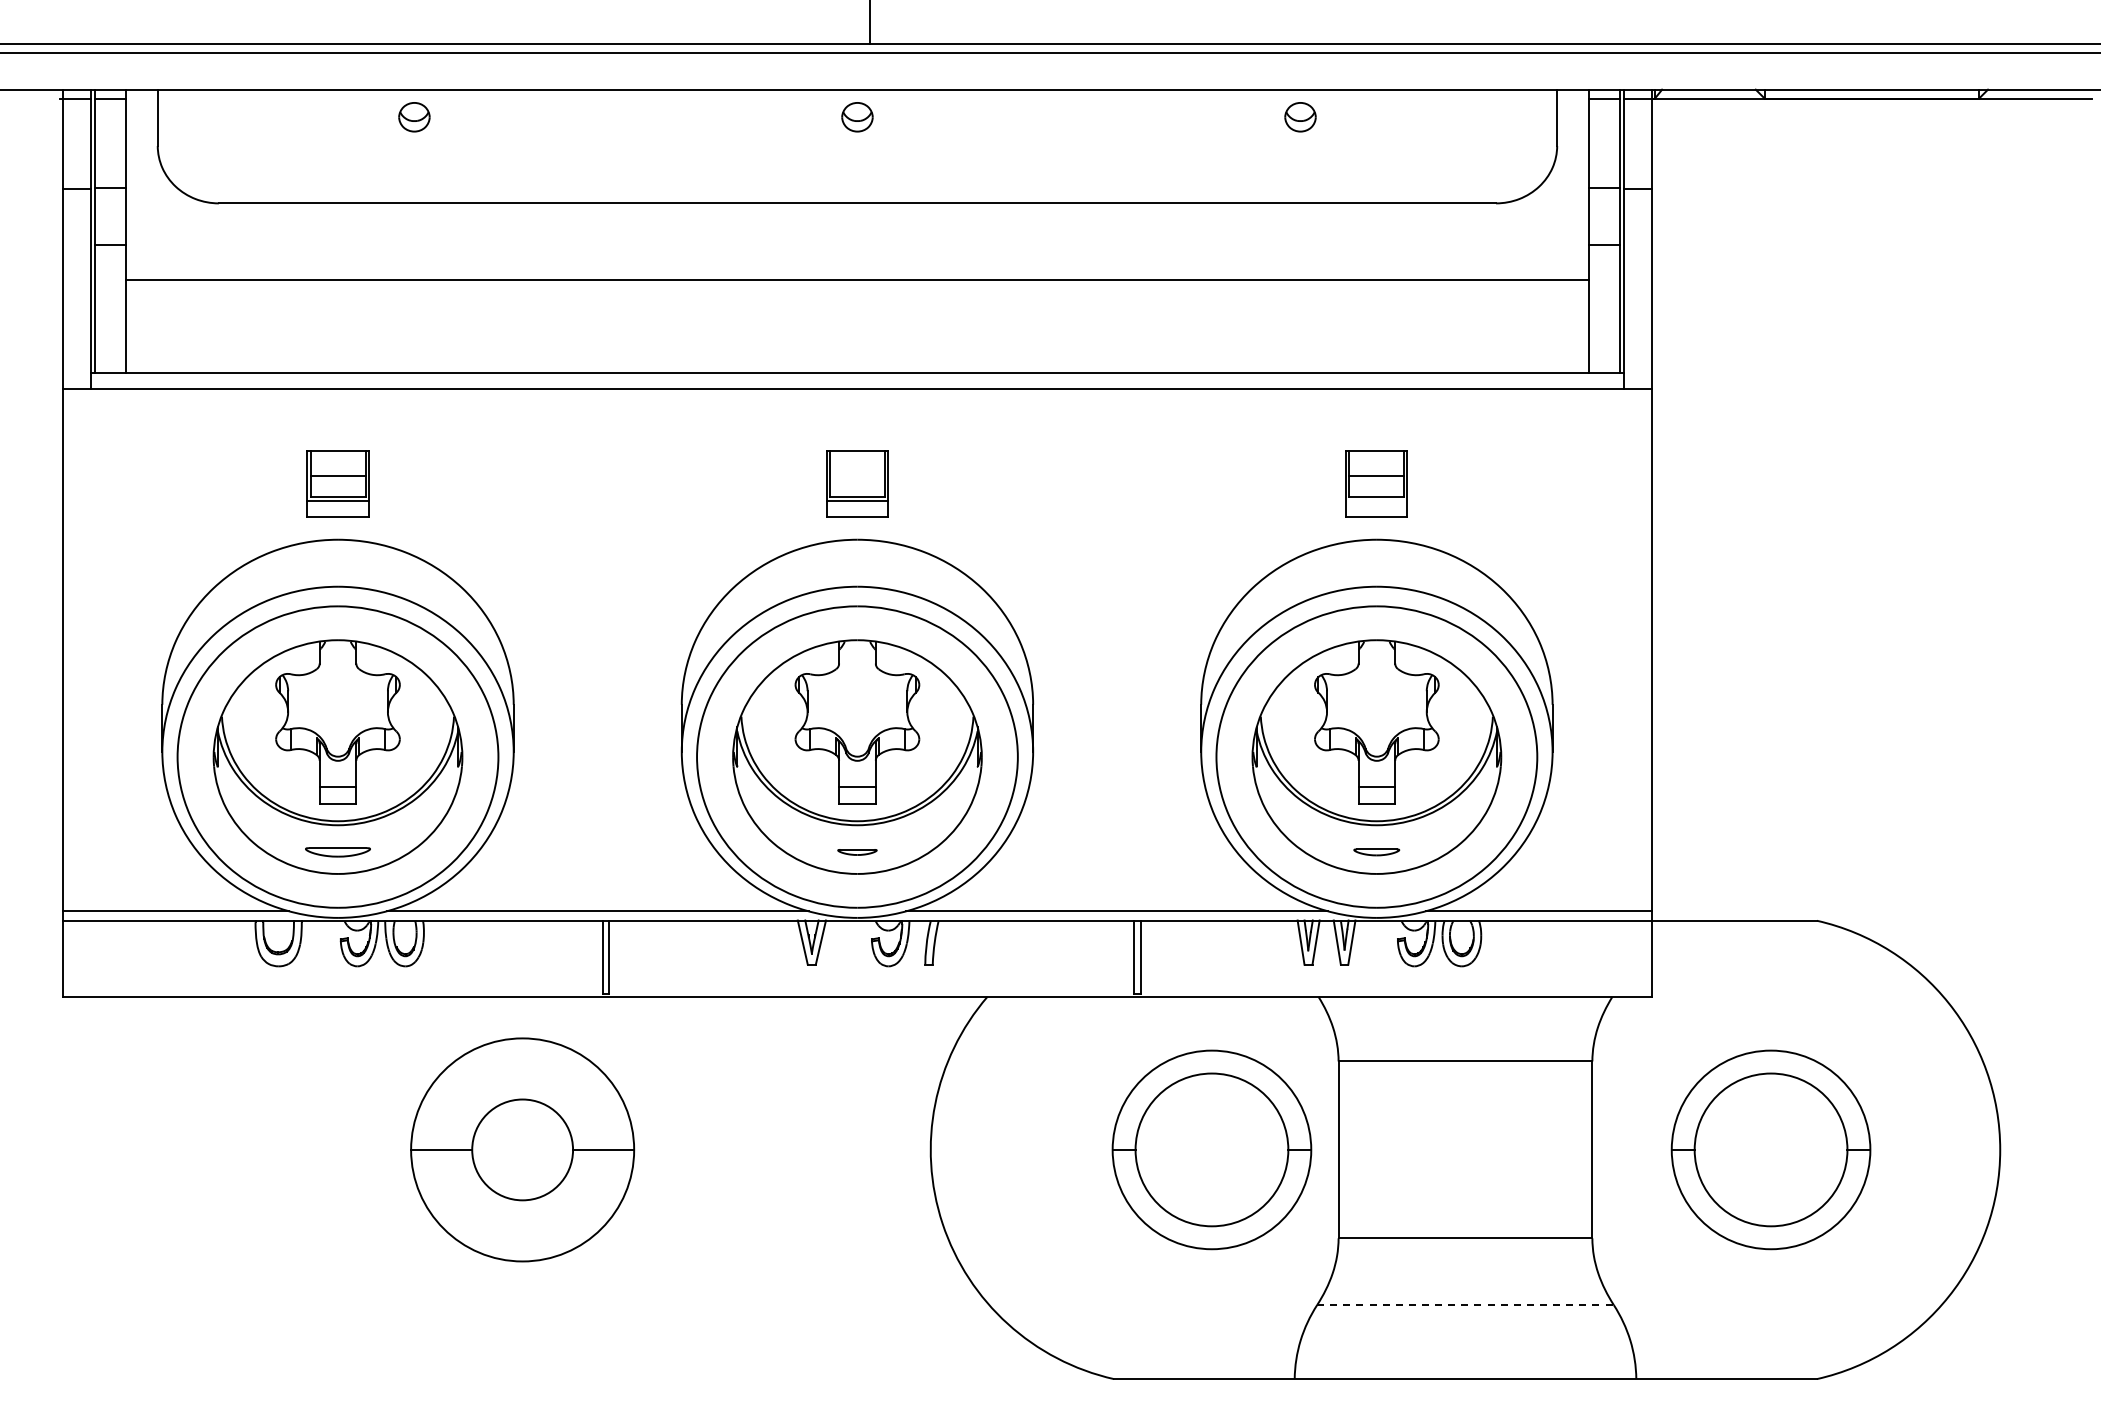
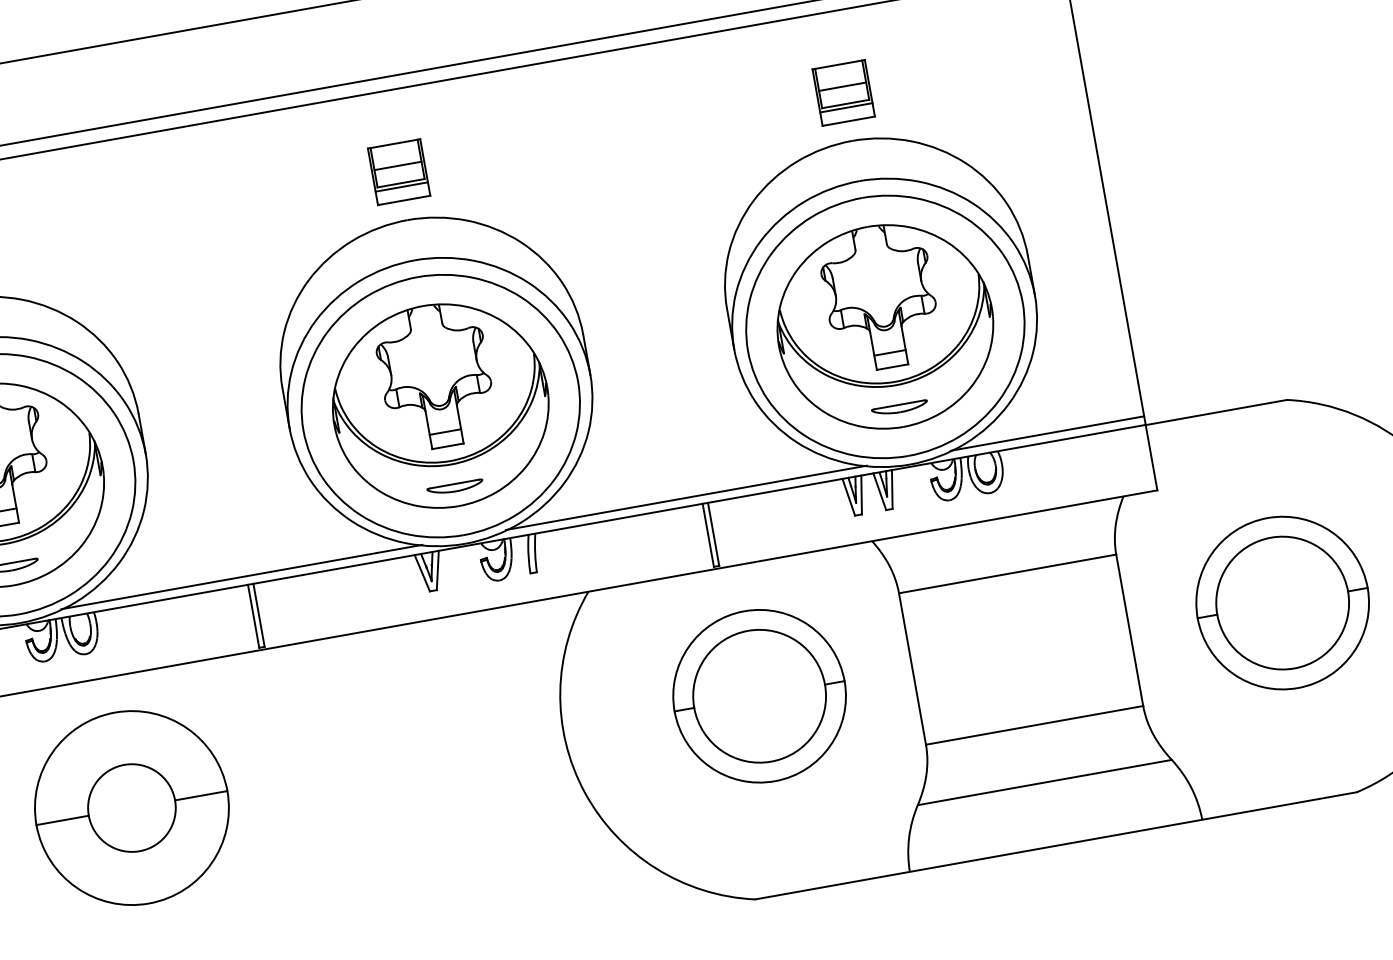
line: (856, 476) -> (397, 166), added
line: (1376, 501) -> (846, 108), added
part: (857, 852) -> (455, 487), size x1.67
part: (1376, 852) -> (899, 408), size x1.43
part: (522, 1149) -> (131, 807), moved
part: (1211, 1149) -> (759, 695), moved
line: (1466, 1305) -> (1045, 782), dashed -> solid

